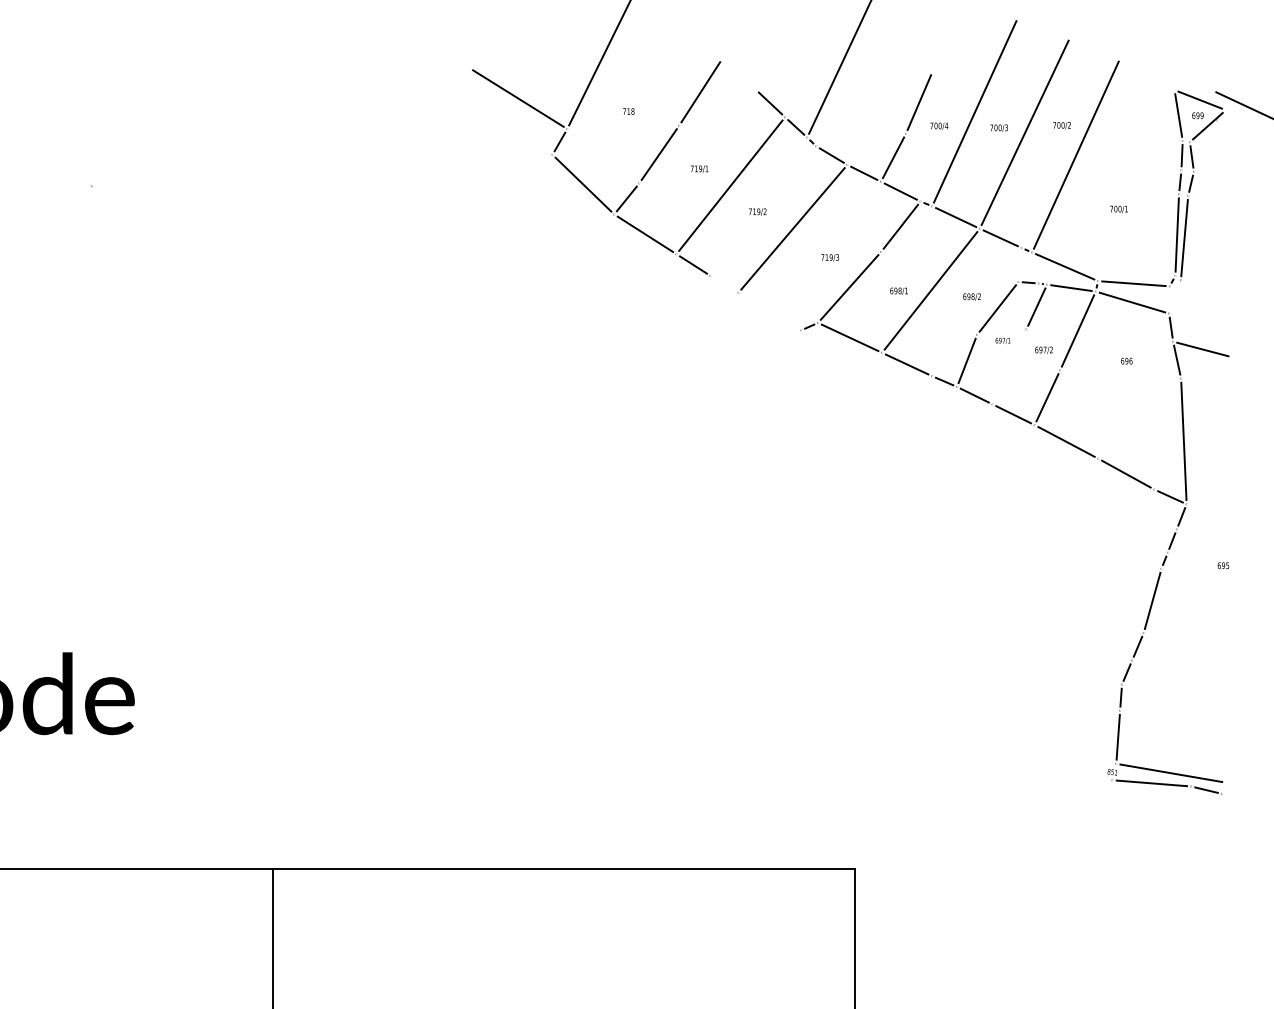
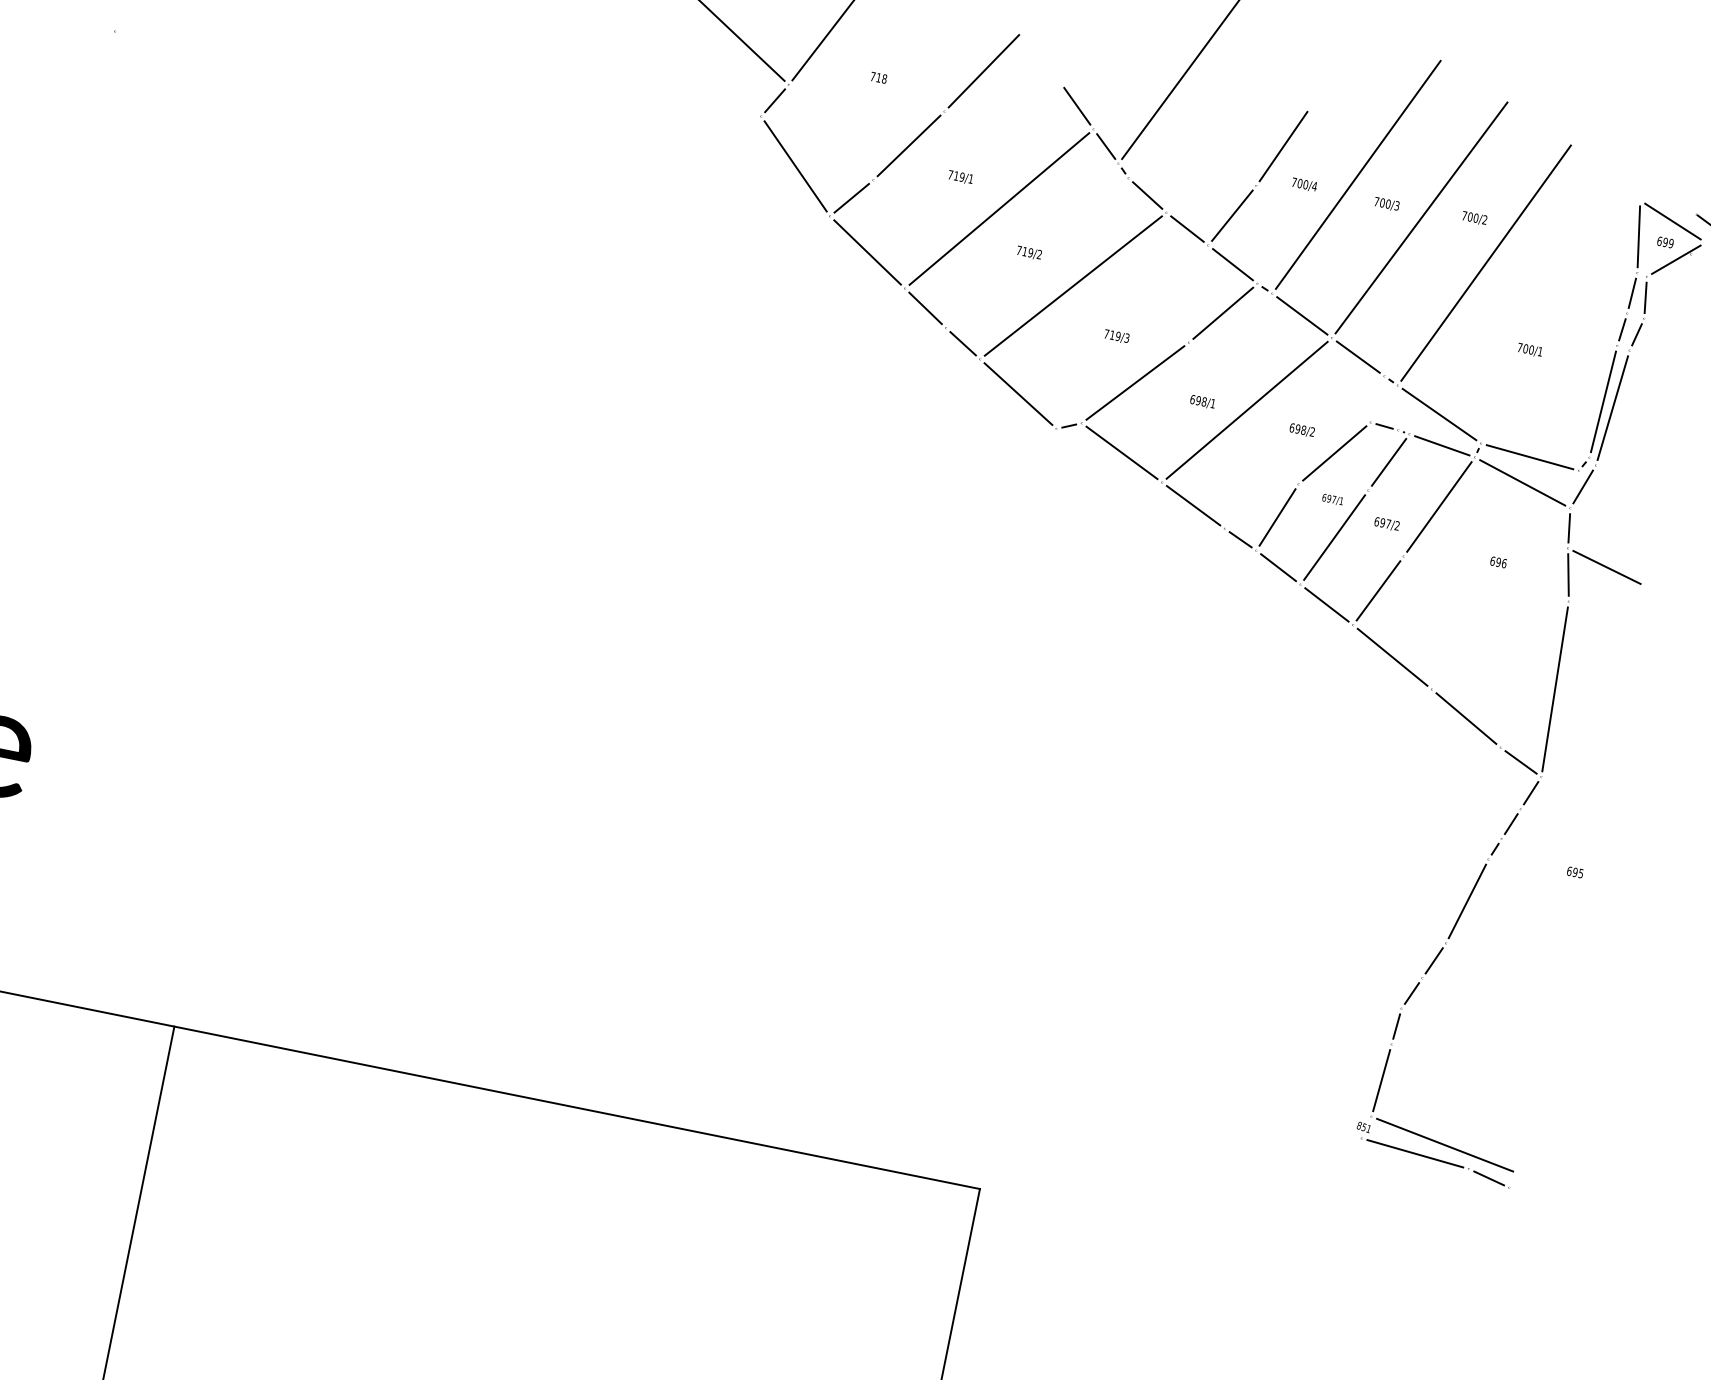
line: (724, 284) -> (963, 343), added
line: (1174, 296) -> (1582, 486), added
line: (769, 311) -> (1017, 393), added
line: (1009, 366) -> (1334, 537), added

